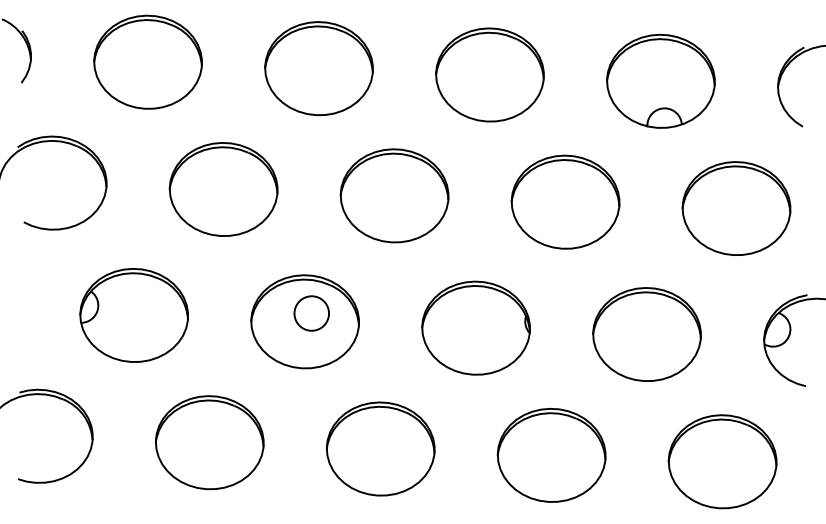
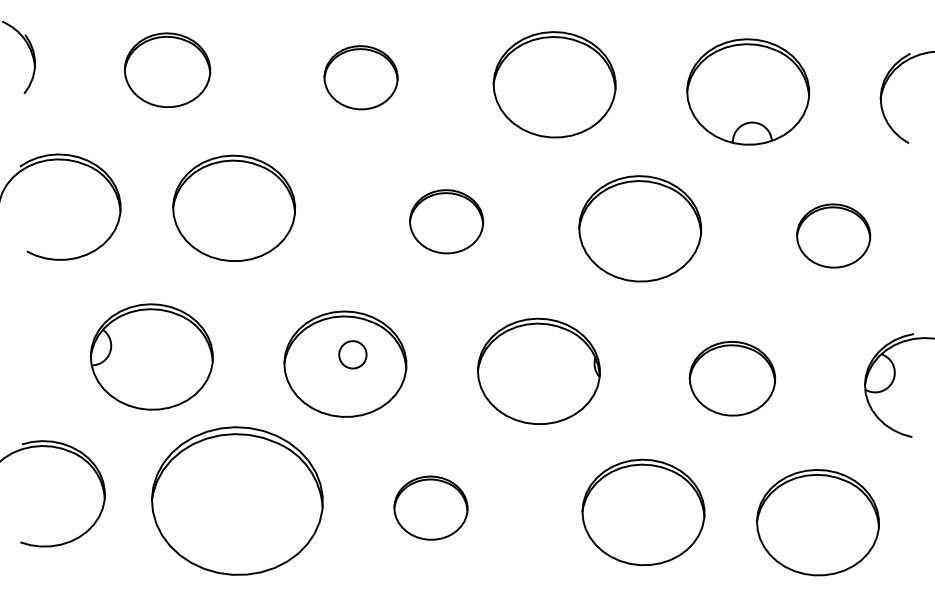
part: (148, 61) -> (167, 69), size x0.7
part: (318, 68) -> (360, 77), size x0.6
part: (223, 188) -> (233, 207), moved
part: (394, 195) -> (446, 221), size x0.6
part: (736, 208) -> (833, 235), size x0.6
circle: (311, 313) -> (352, 354), size x0.7
part: (647, 334) -> (732, 378), size x0.7
part: (209, 442) -> (237, 500), size x1.4
part: (380, 448) -> (430, 507), size x0.6
part: (551, 454) -> (643, 511), moved

